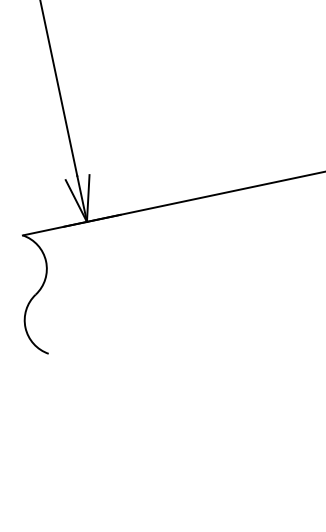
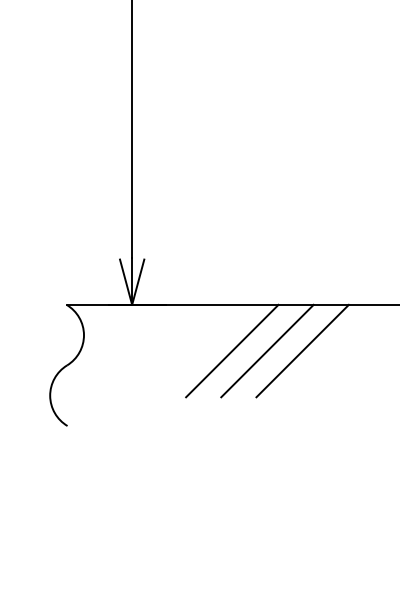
line: (263, 231) -> (302, 350), added
line: (228, 238) -> (267, 350), added
line: (194, 245) -> (232, 350), added

